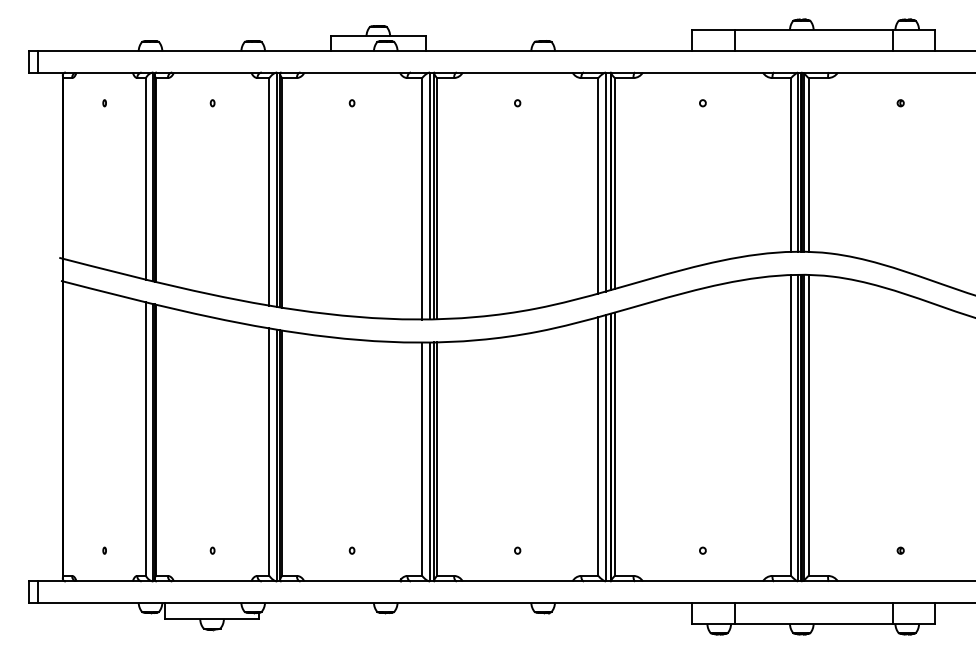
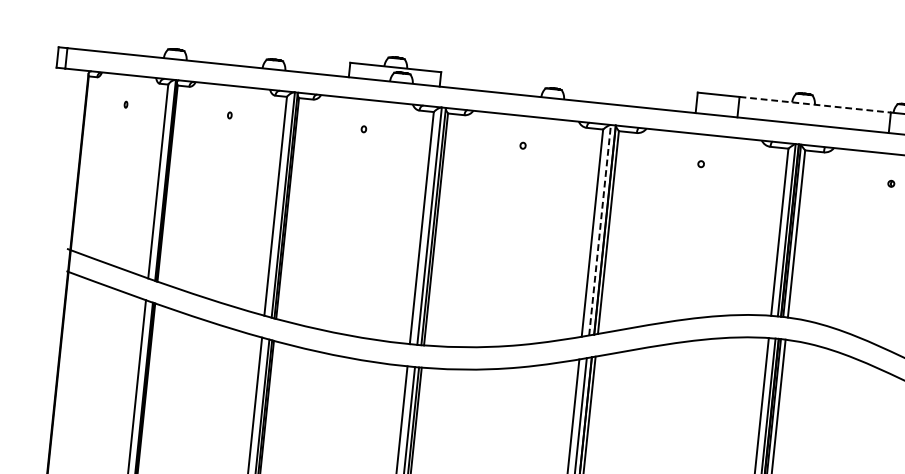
line: (813, 30) -> (814, 105), solid -> dashed
line: (605, 181) -> (599, 229), solid -> dashed

